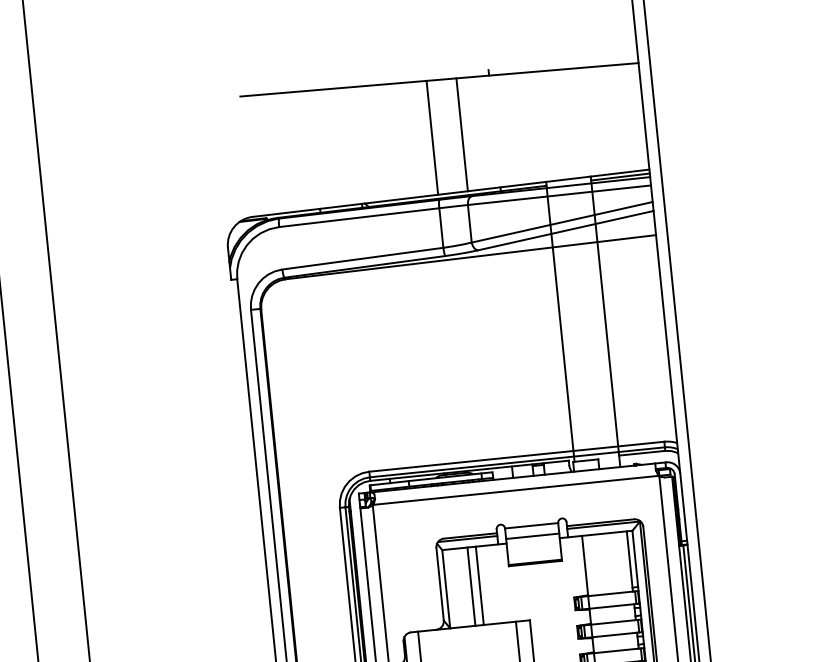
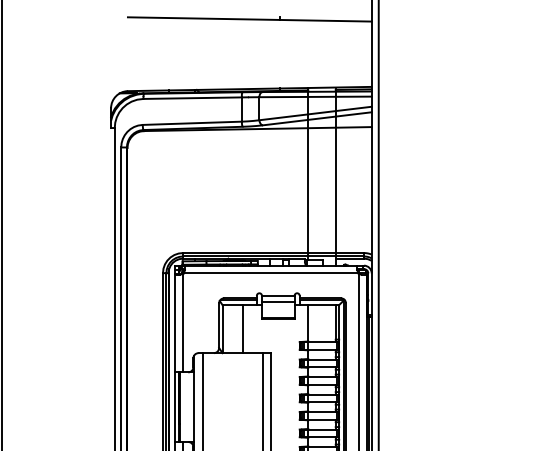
line: (462, 133) -> (260, 53), removed
line: (431, 138) -> (241, 54), removed
line: (470, 587) -> (237, 329), removed

